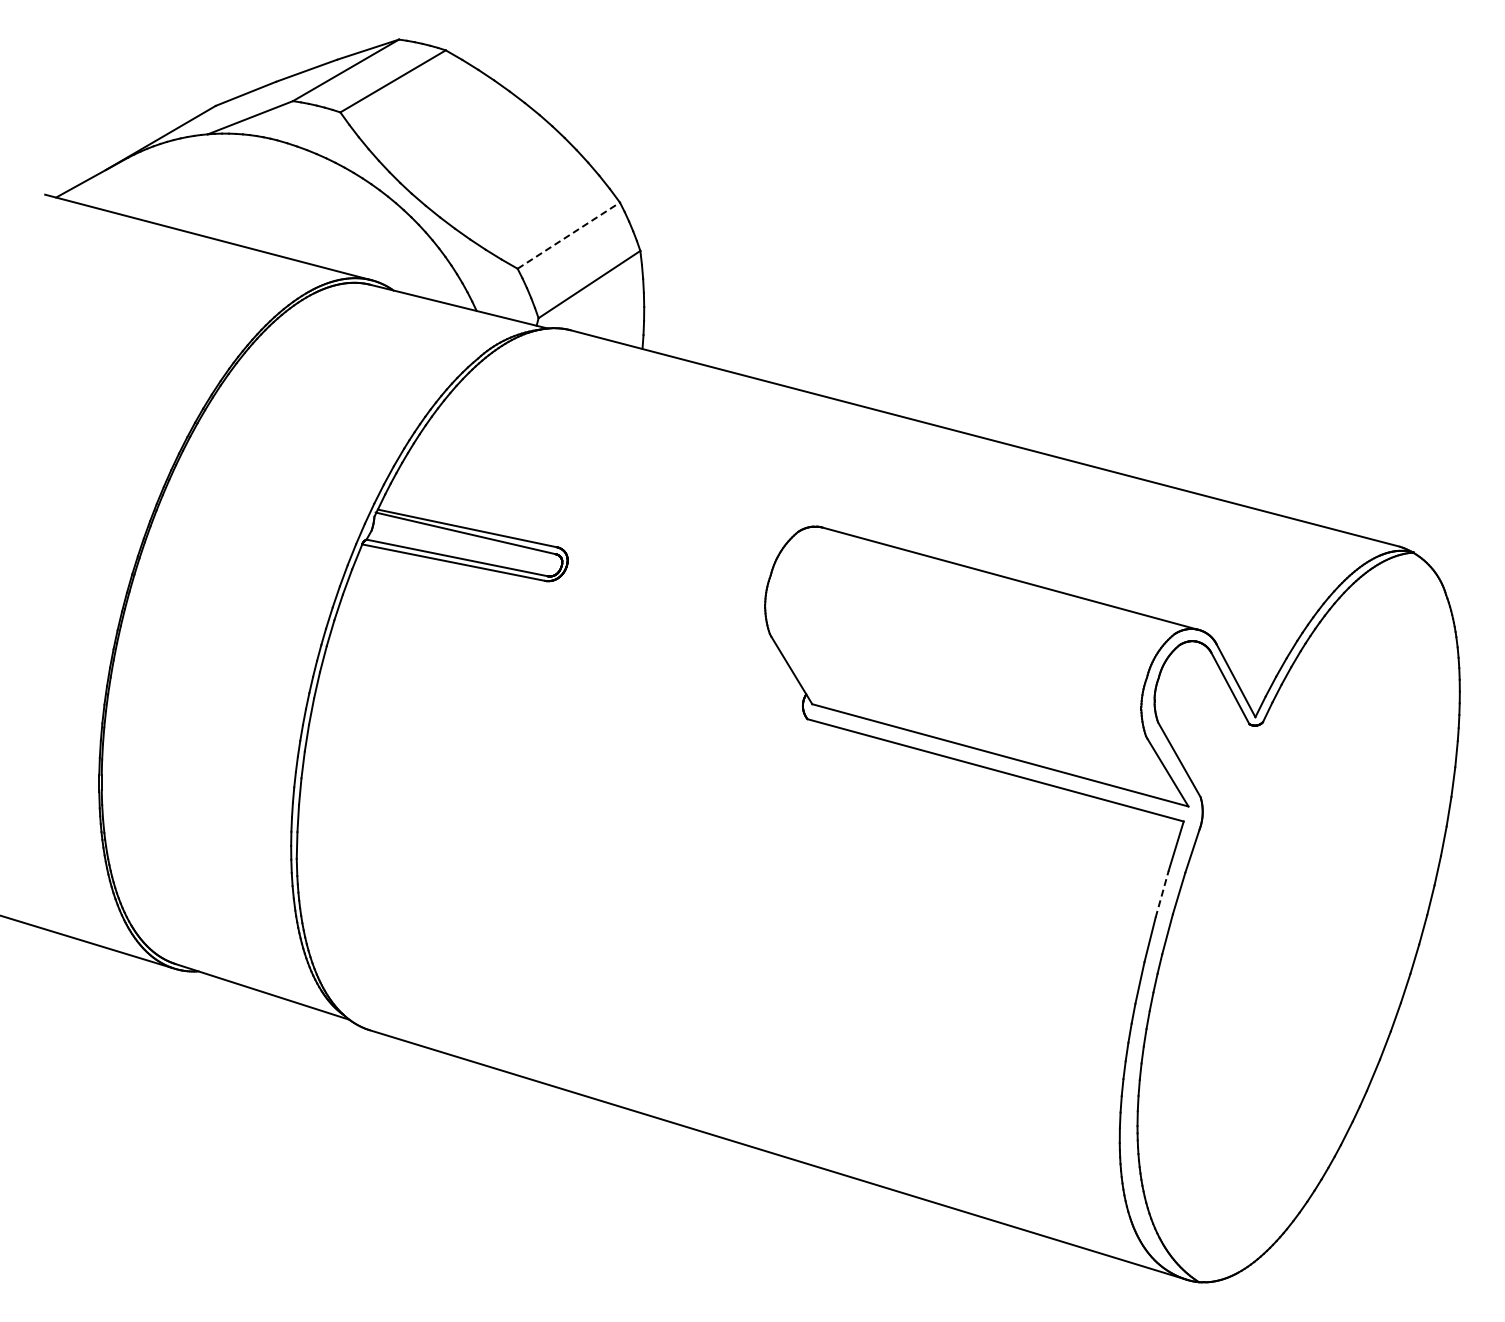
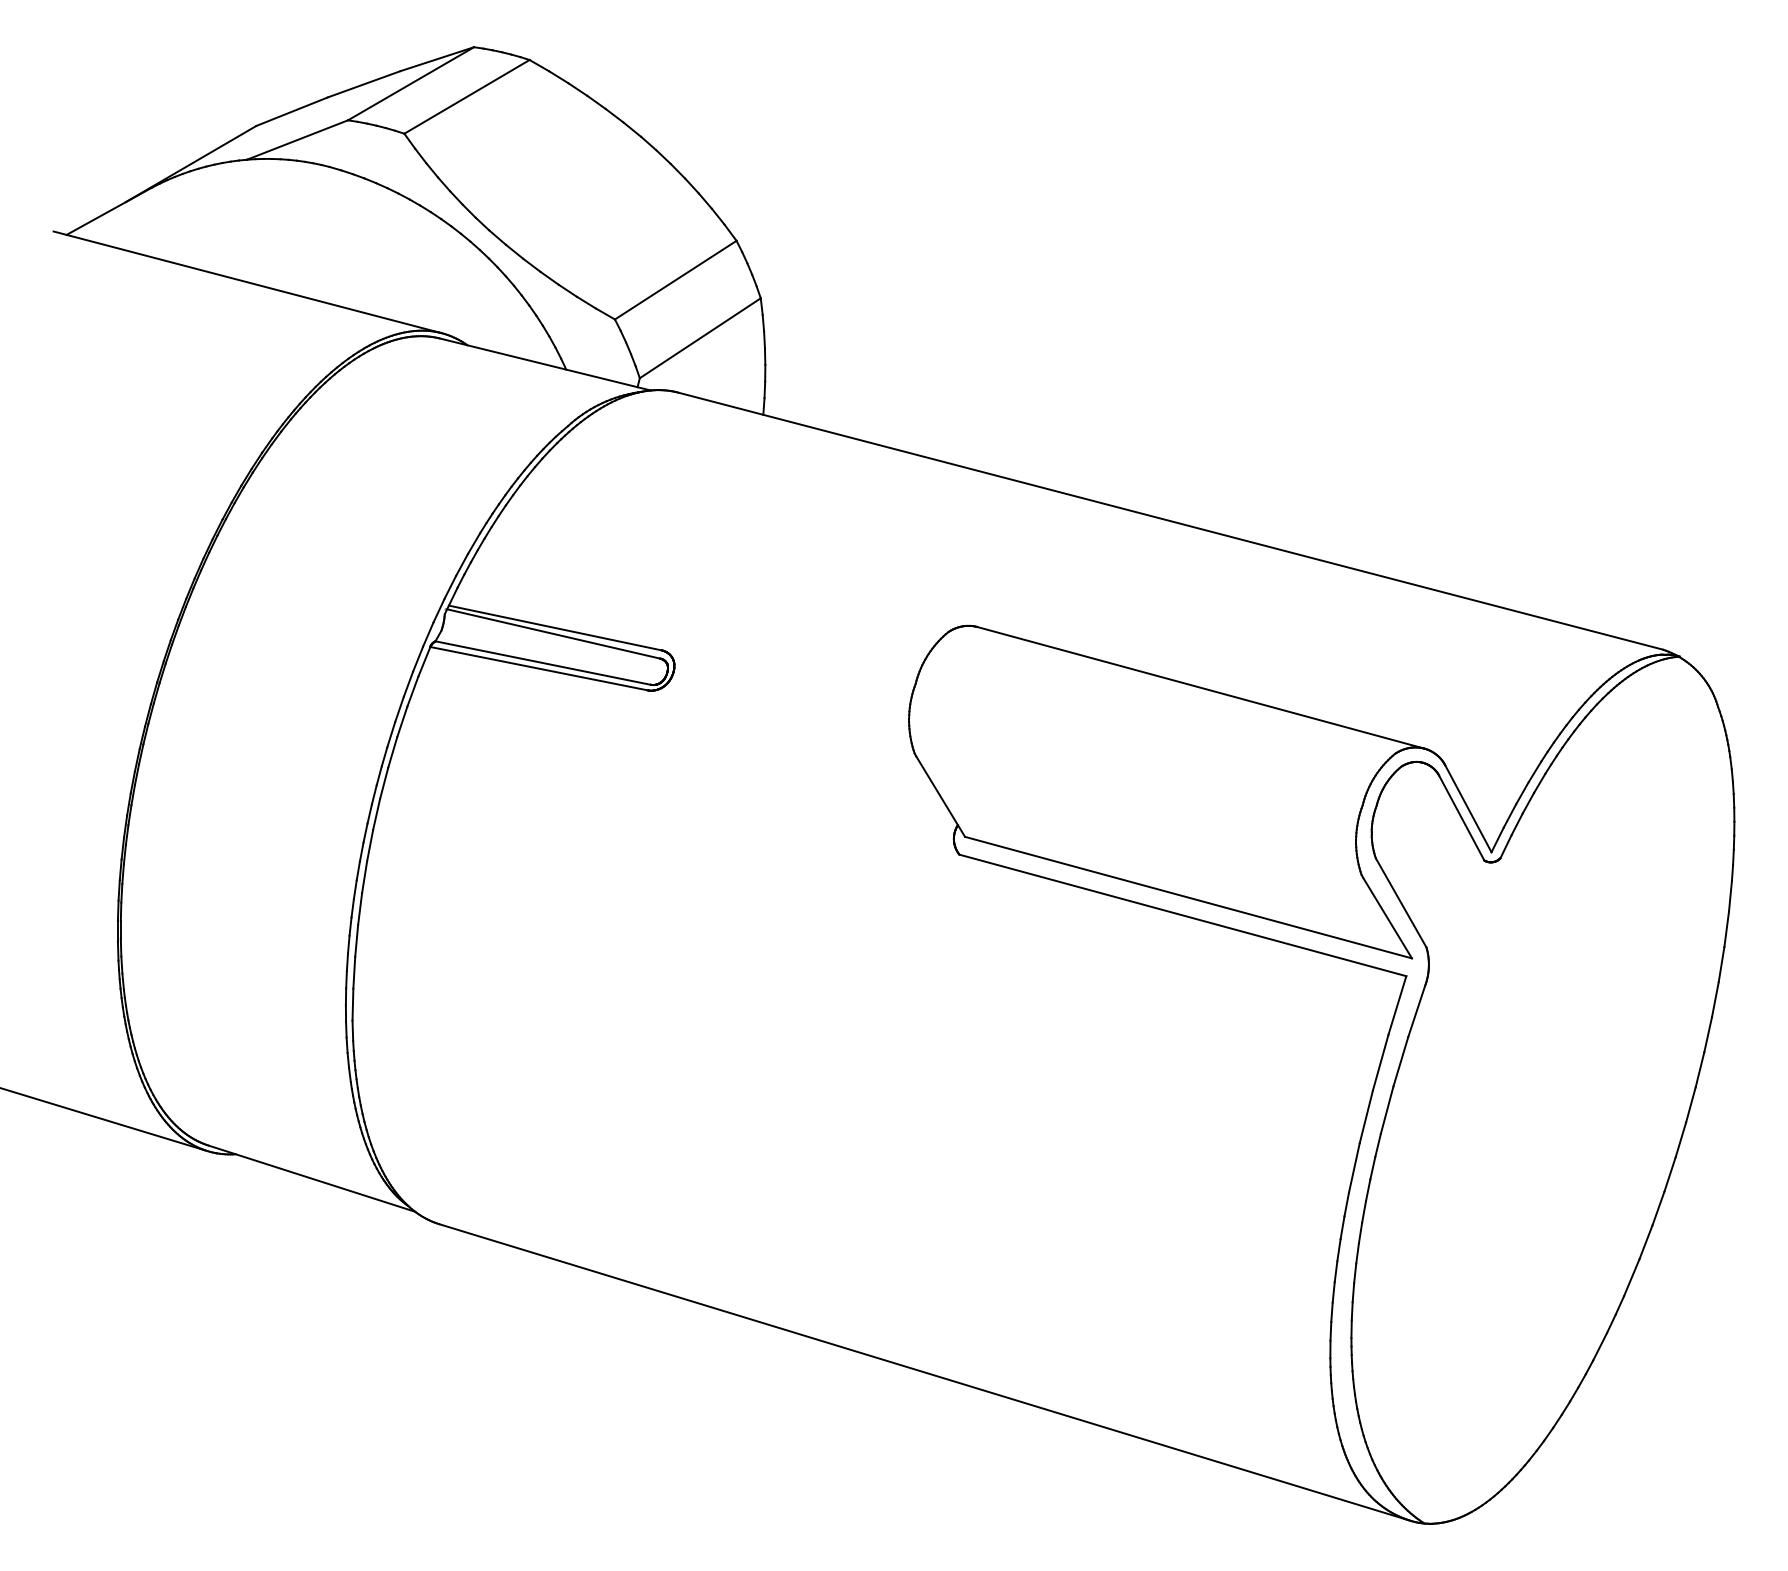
line: (568, 235) -> (675, 279), dashed -> solid
line: (1162, 893) -> (1381, 1061), dashed -> solid

